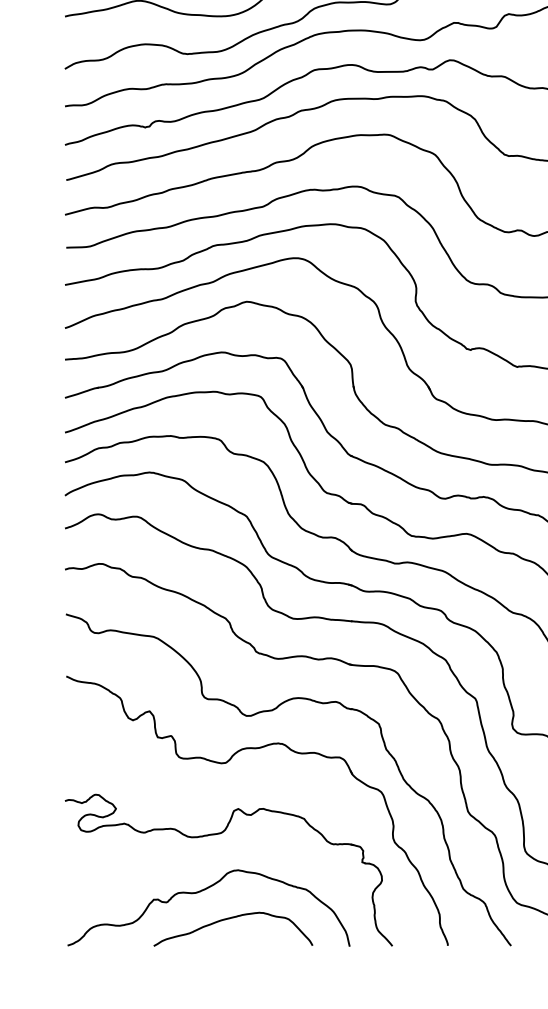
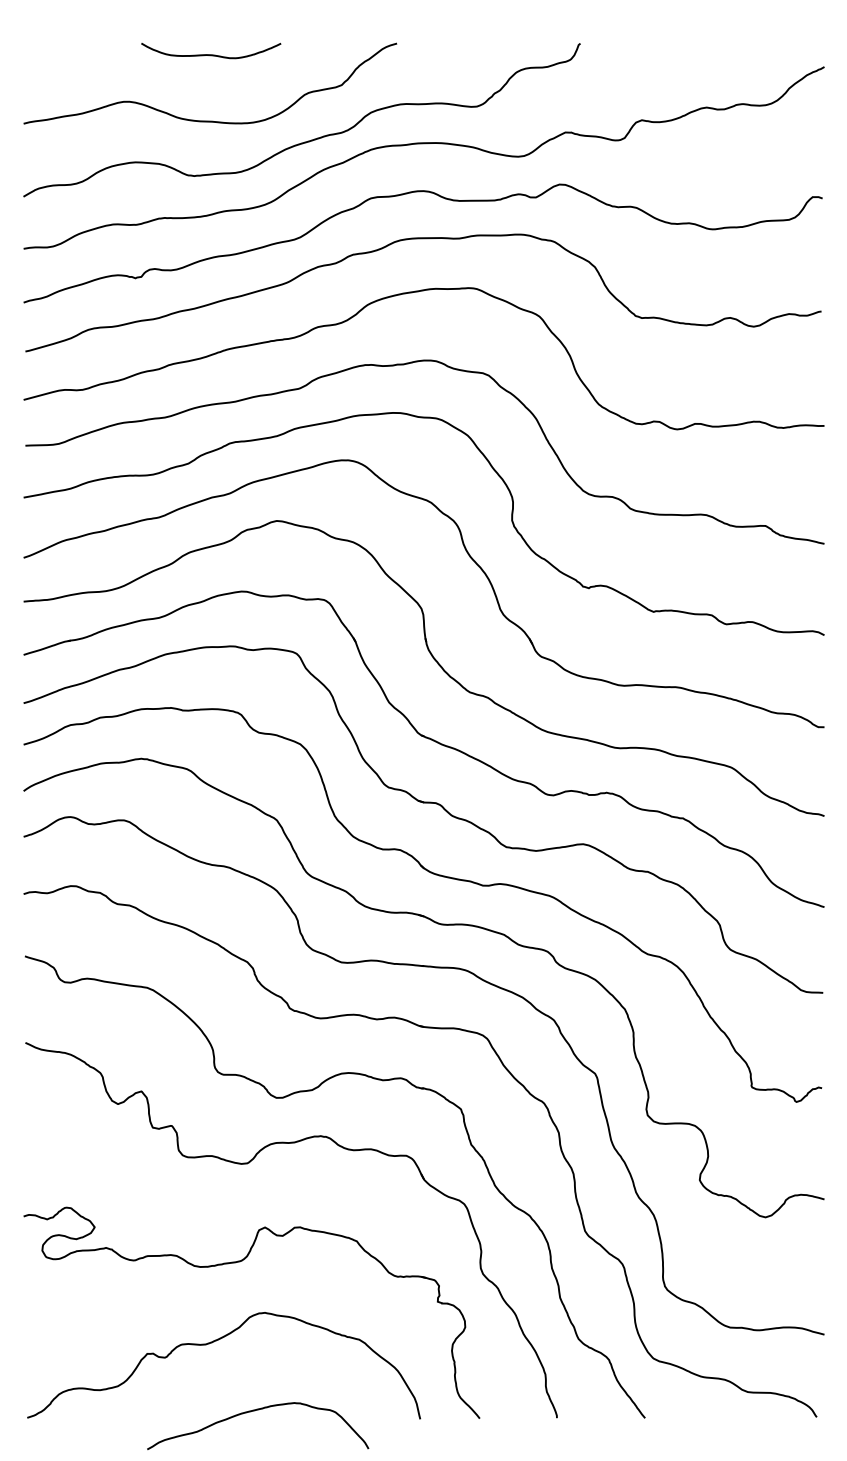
curve: (230, 918) -> (254, 1411), moved

